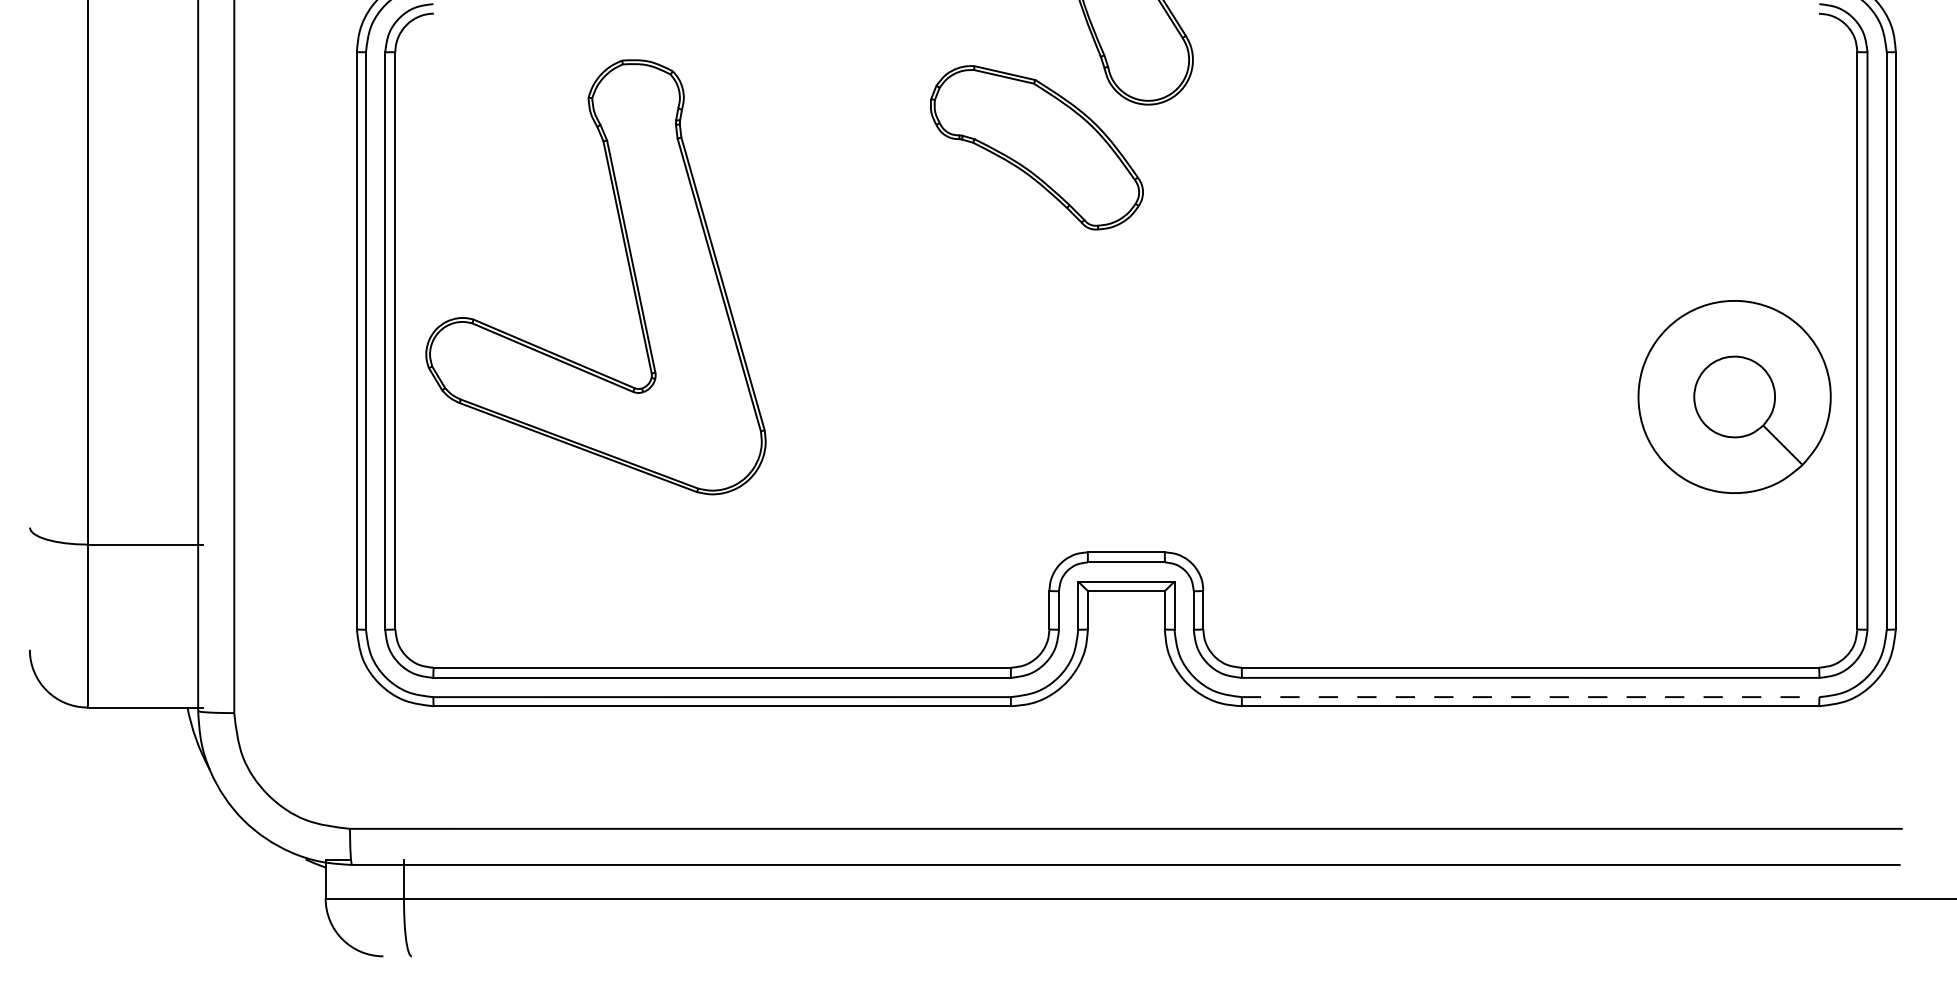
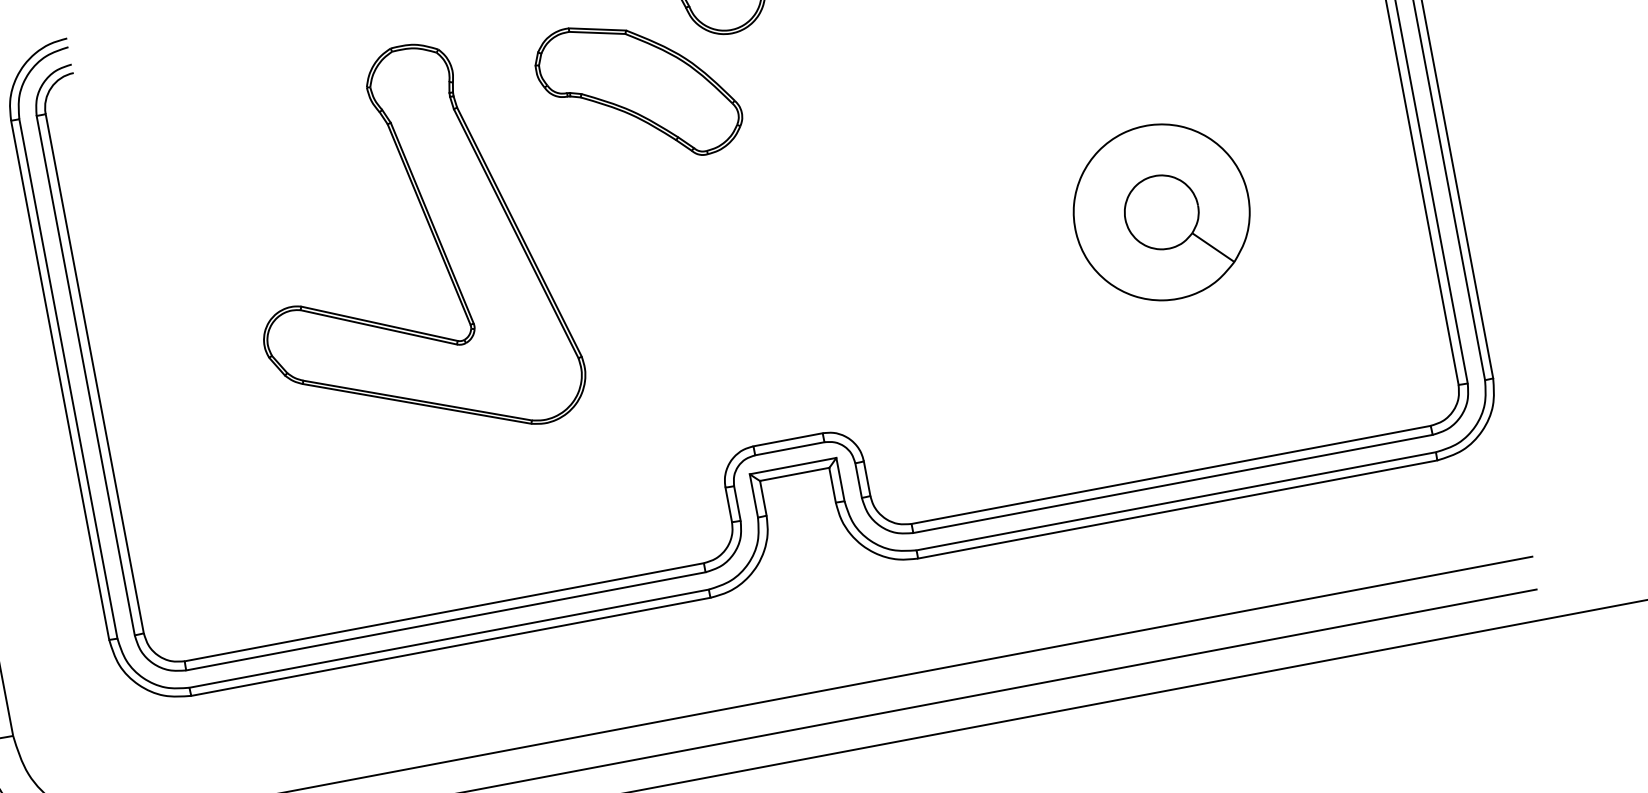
part: (629, 272) -> (433, 237), moved
part: (1734, 396) -> (1161, 211), moved
line: (1530, 697) -> (1176, 501), dashed -> solid

